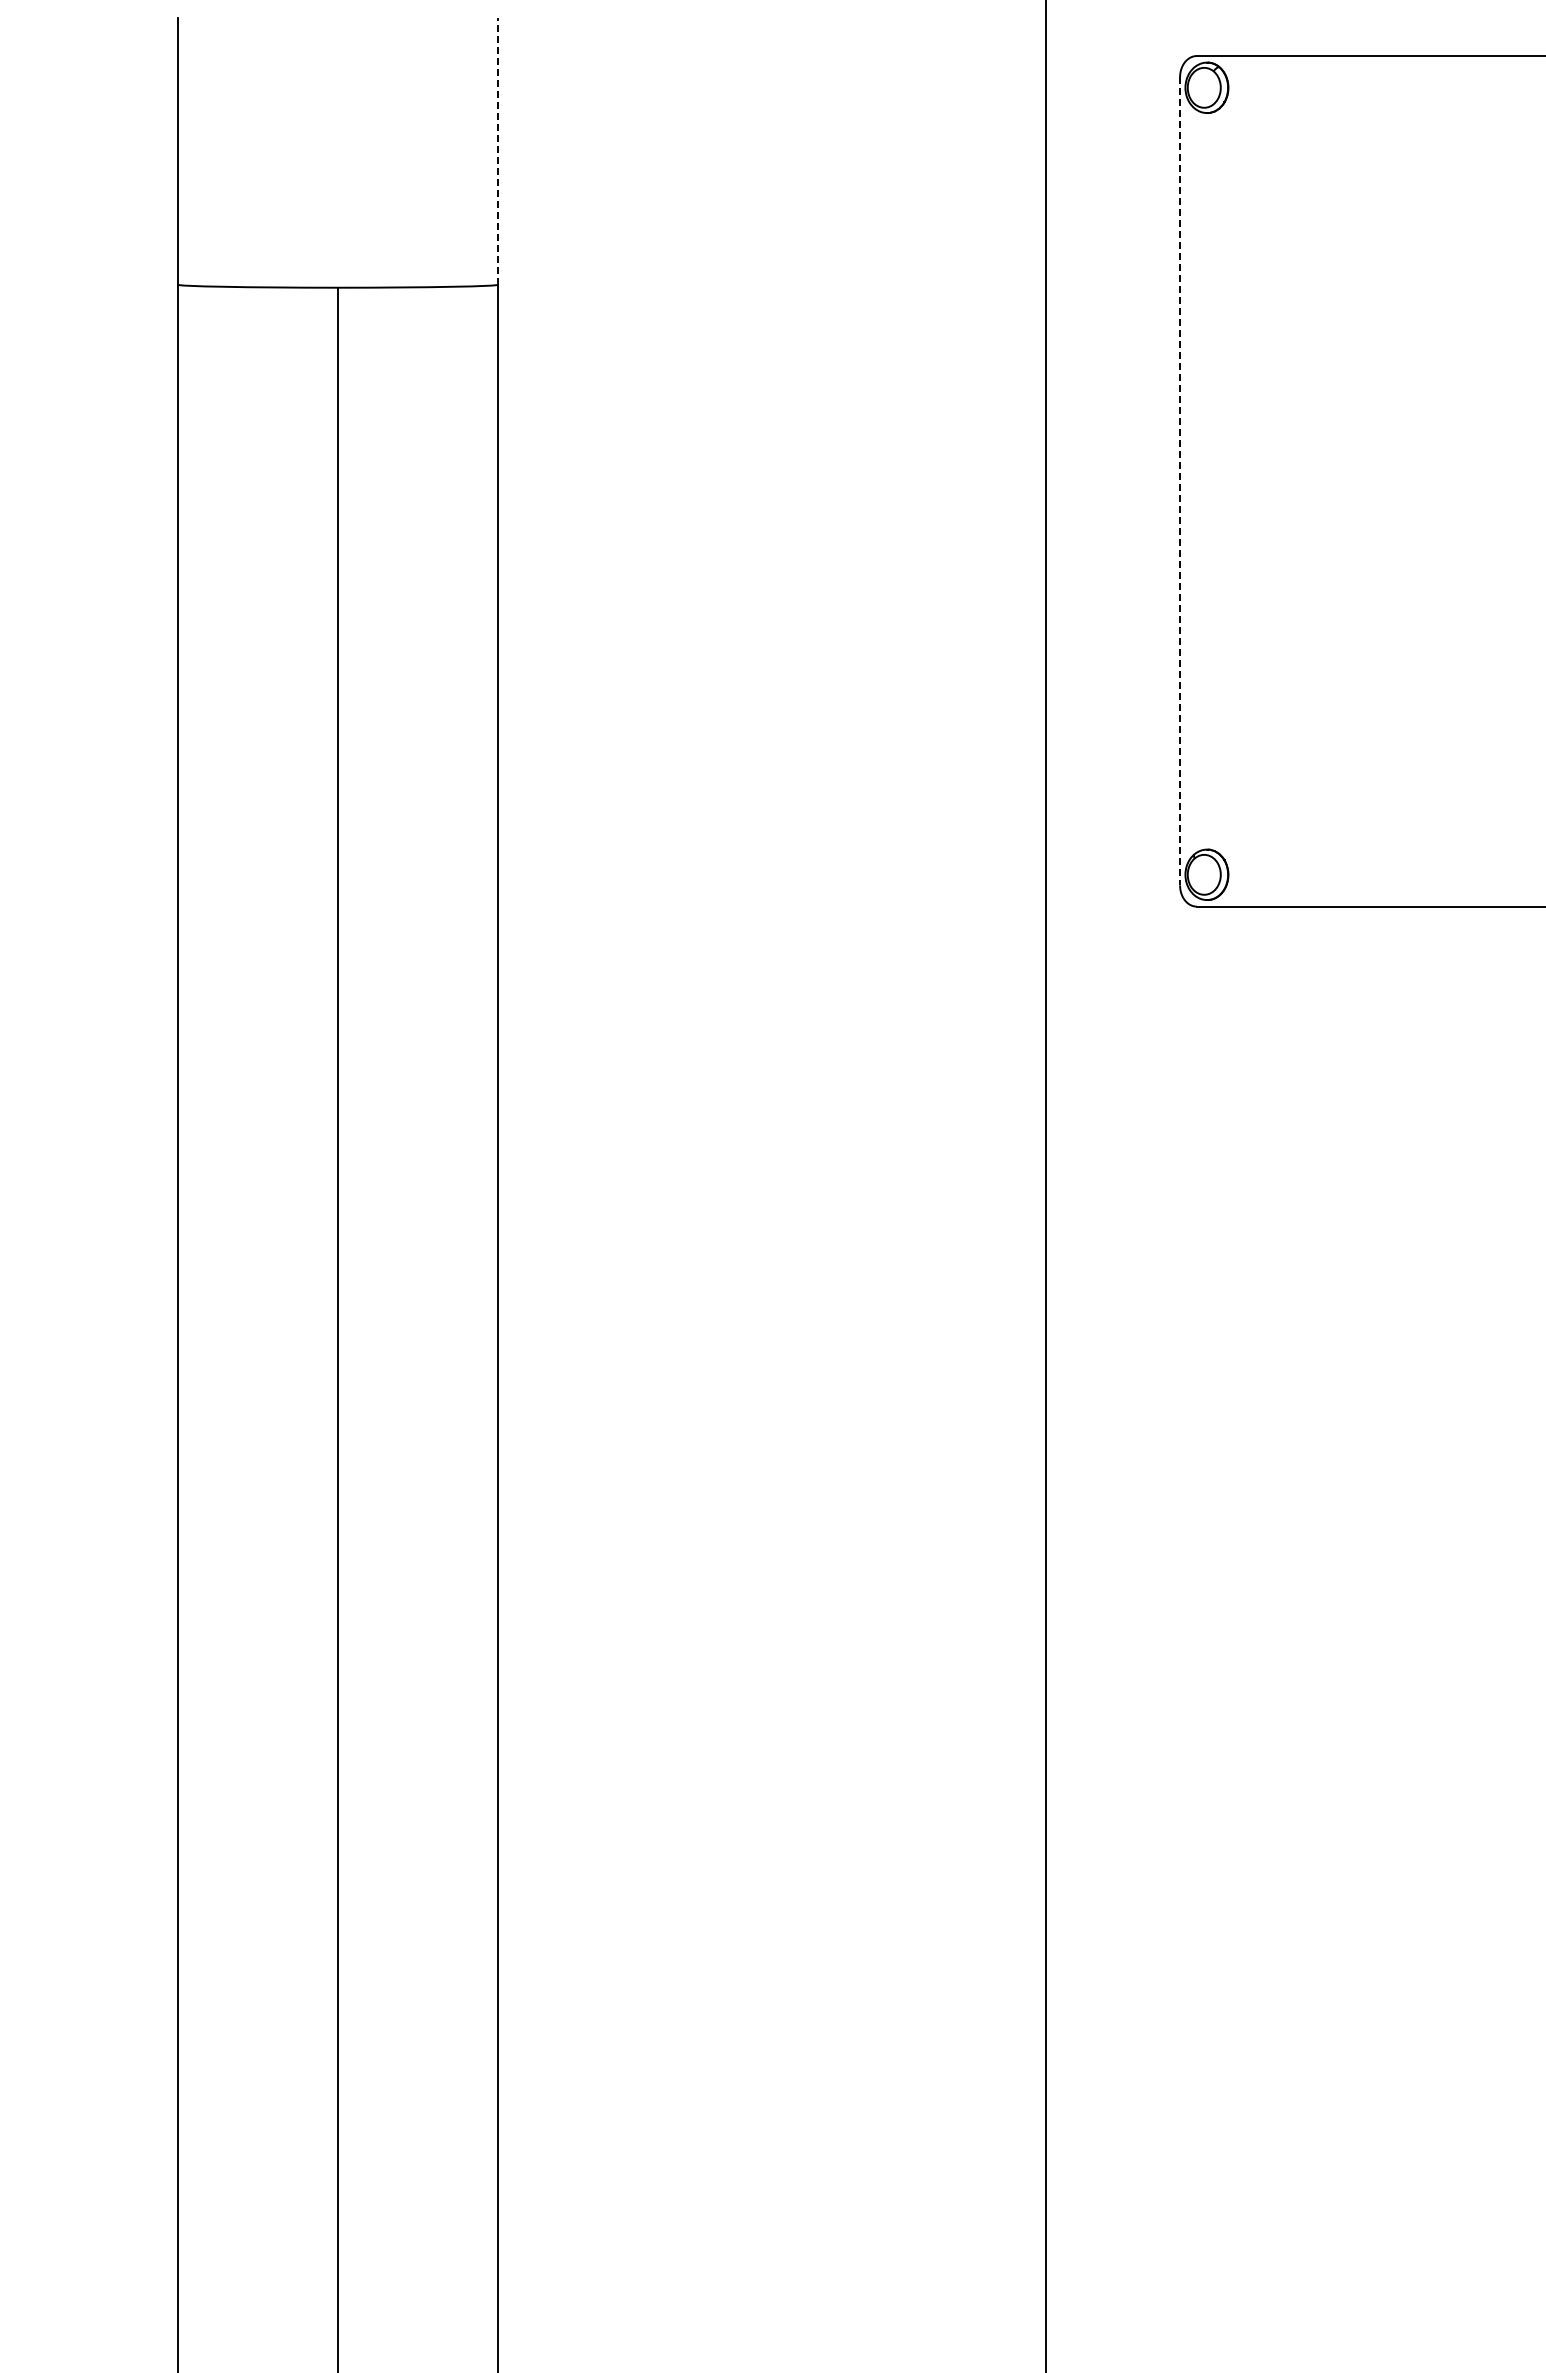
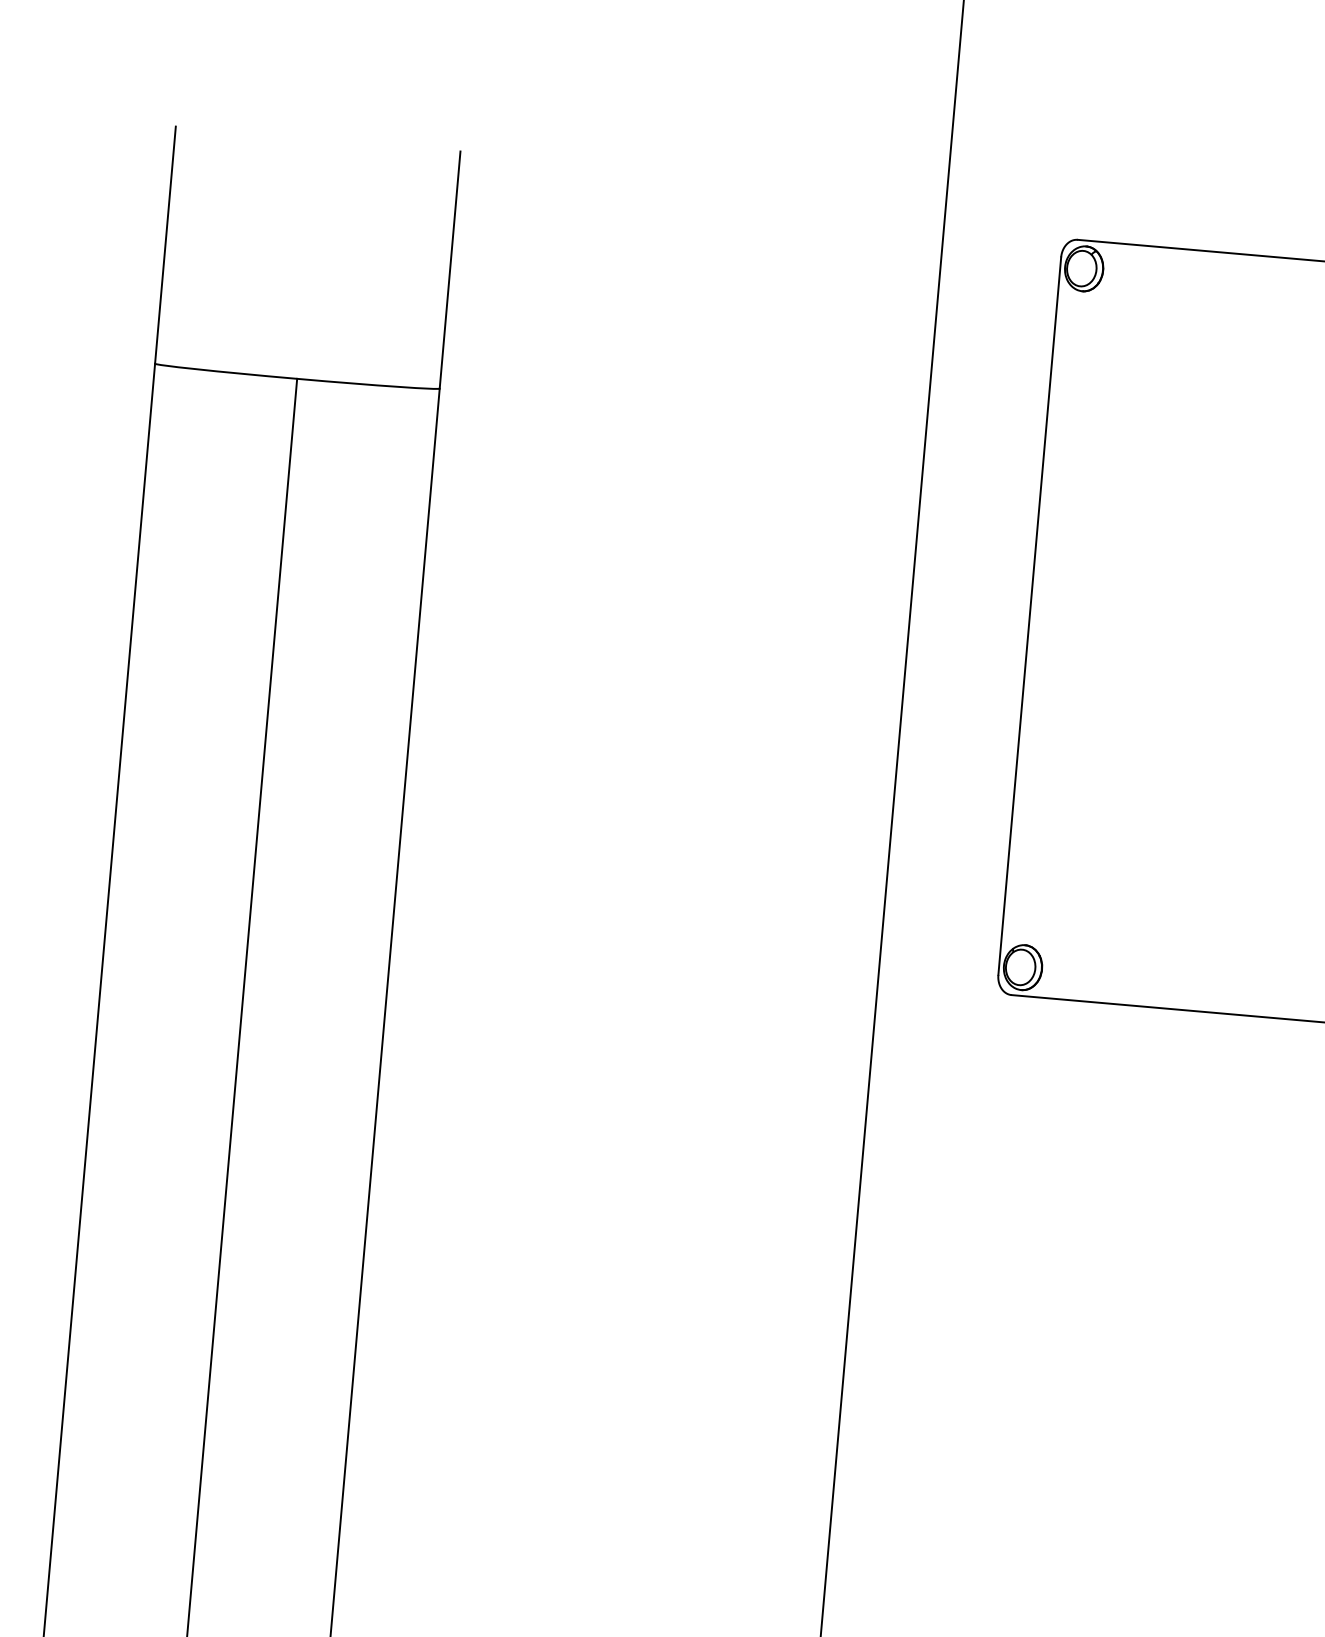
line: (498, 151) -> (450, 270), dashed -> solid
line: (1180, 481) -> (1030, 616), dashed -> solid

